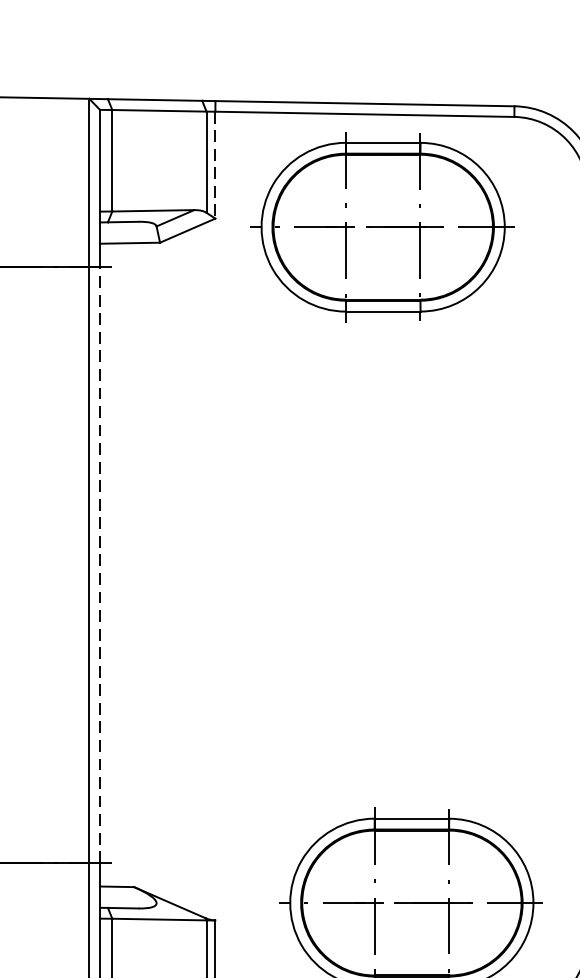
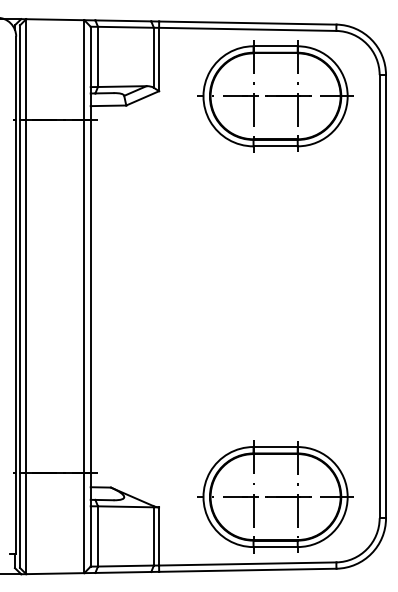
line: (216, 165) -> (159, 59), dashed -> solid
part: (383, 227) -> (275, 96), moved
line: (99, 564) -> (90, 296), dashed -> solid

